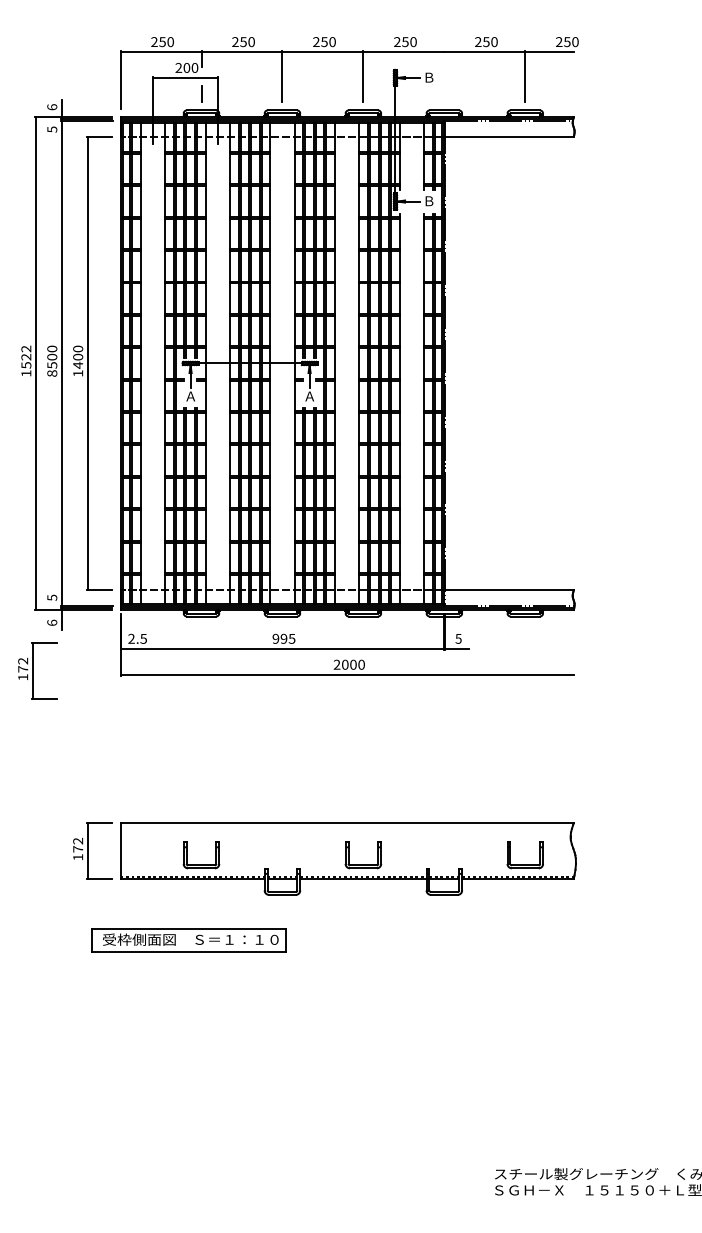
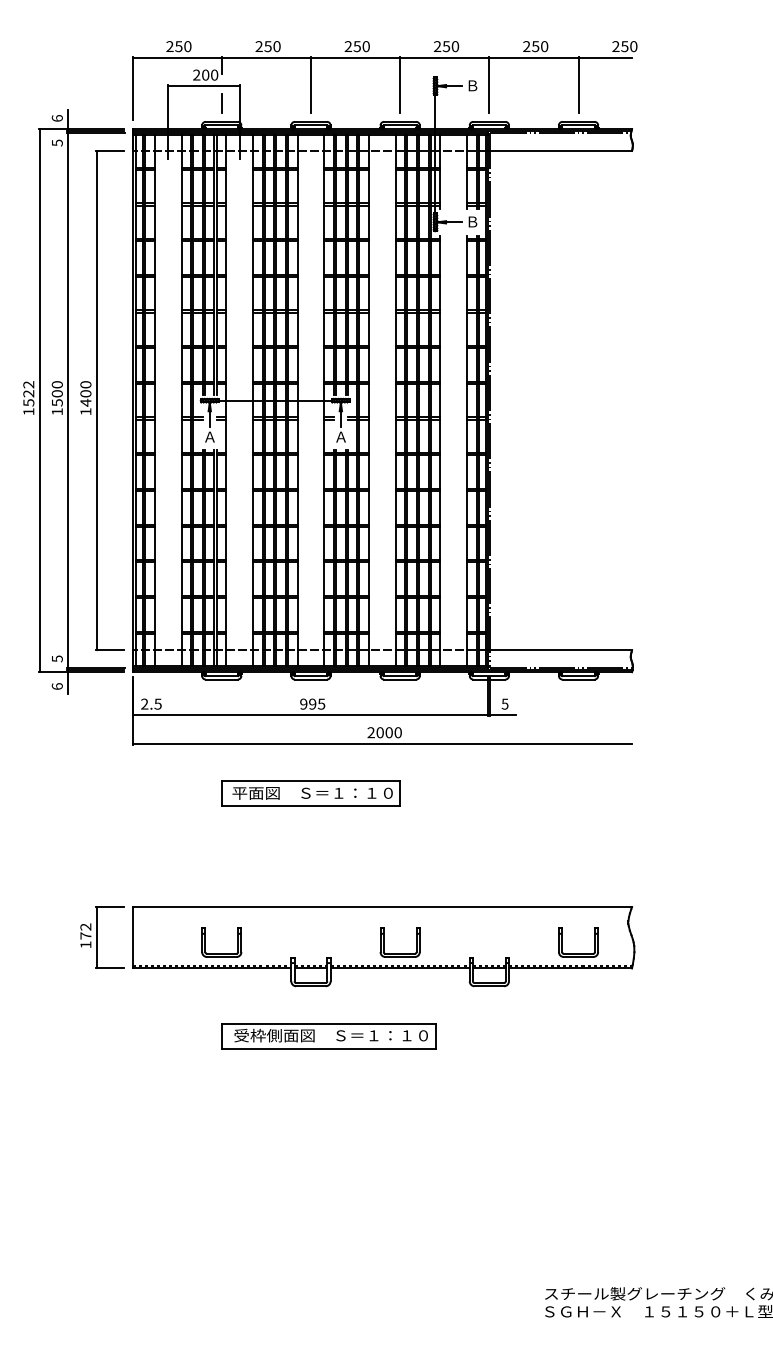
line: (444, 76) -> (489, 84), added
text: (52, 373) -> (57, 411), 8500 -> 1500
part: (37, 670) -> (41, 738), removed
part: (282, 720) -> (311, 794), added
part: (188, 940) -> (328, 1036), moved

